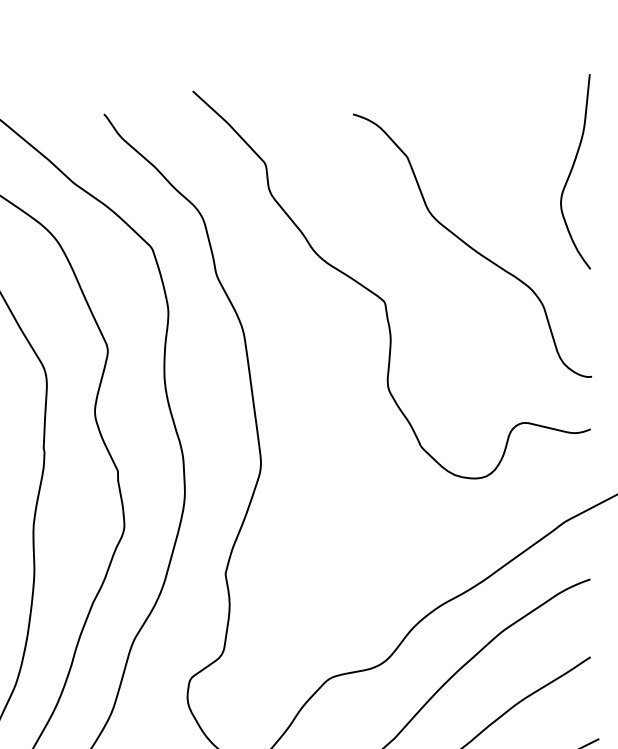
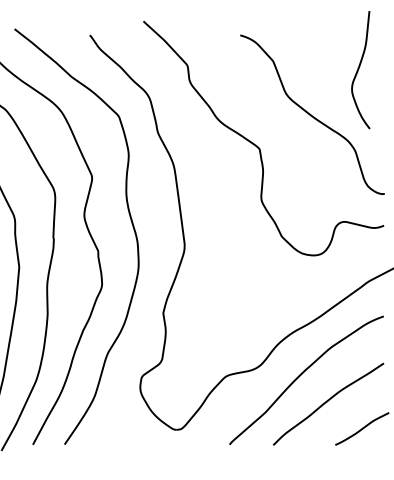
curve: (573, 170) -> (359, 69), moved

